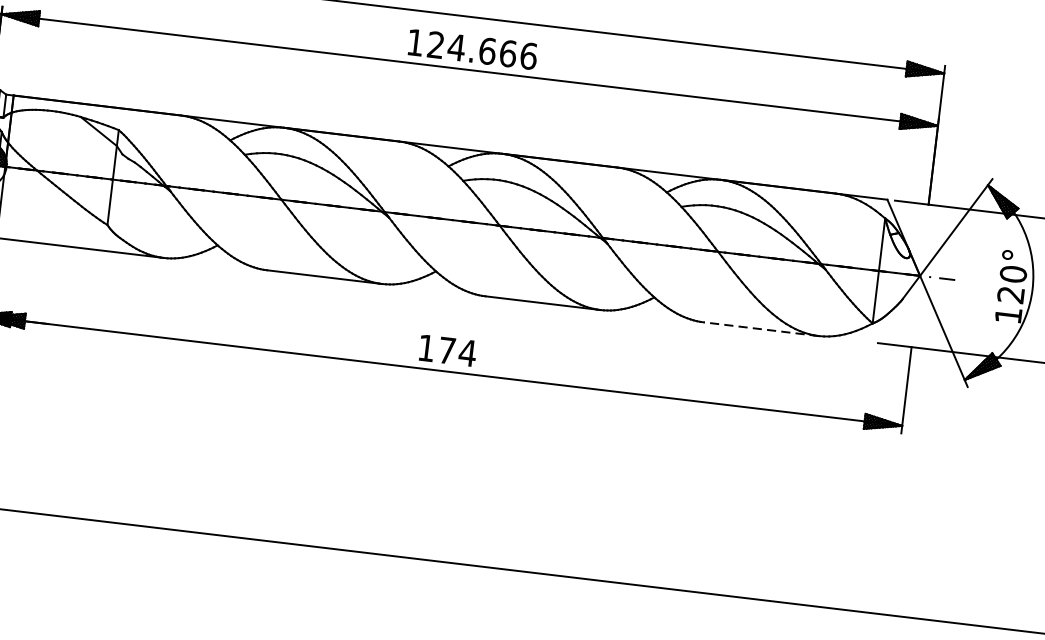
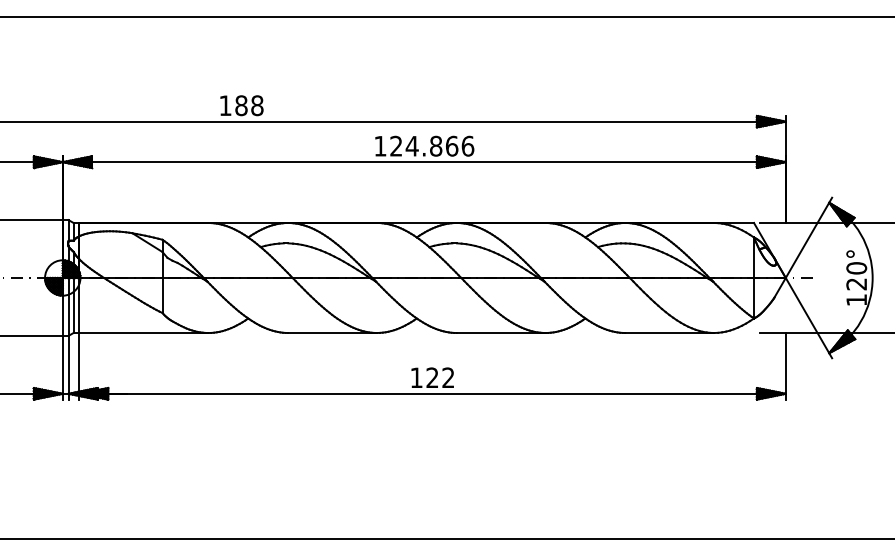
text: (488, 50) -> (436, 145), 124.666 -> 124.866
line: (760, 329) -> (669, 333), dashed -> solid
text: (457, 351) -> (440, 377), 174 -> 122

